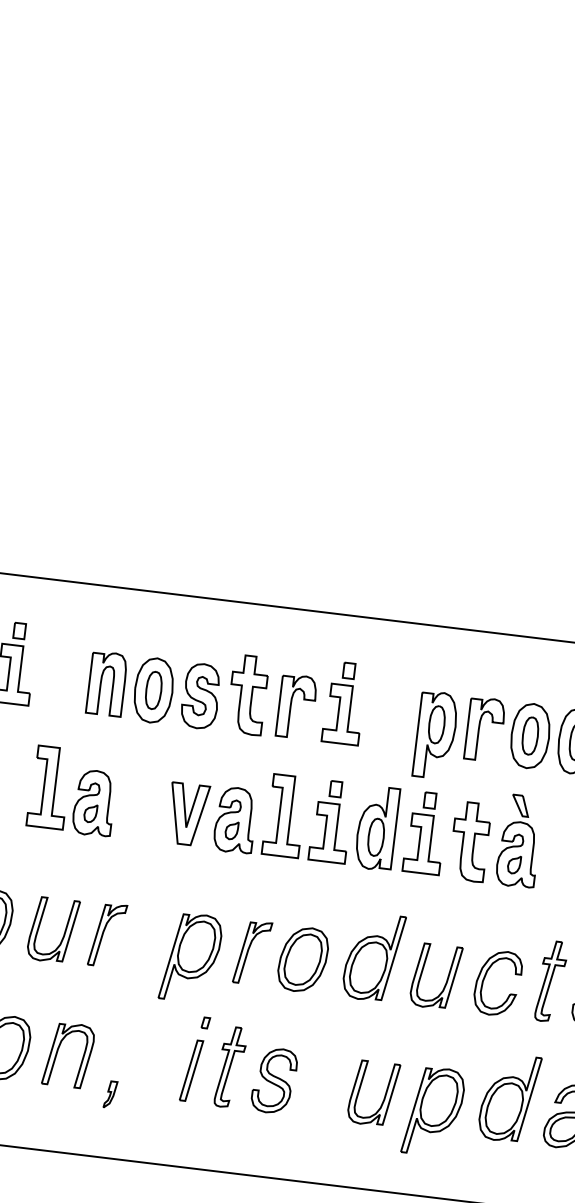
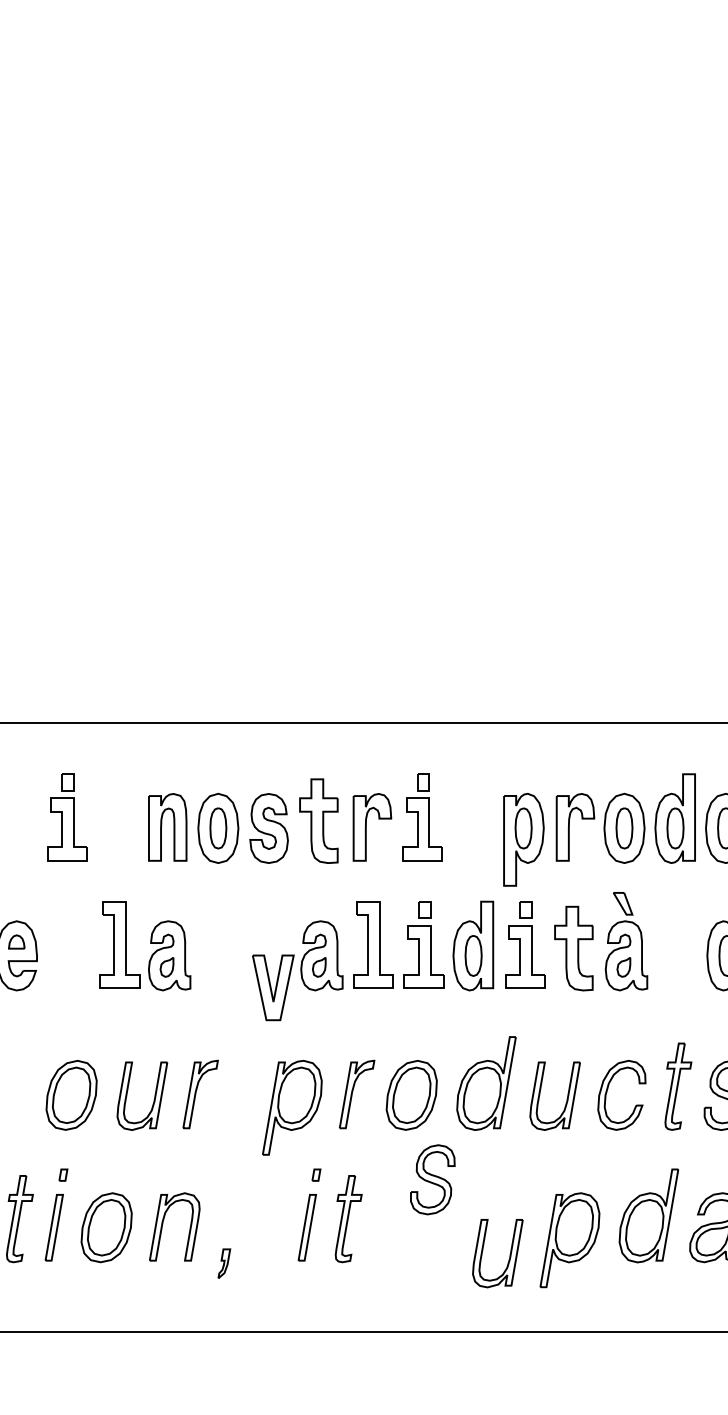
part: (187, 814) -> (273, 987), moved
part: (274, 1080) -> (432, 1179), moved
part: (384, 1095) -> (509, 1254), moved

